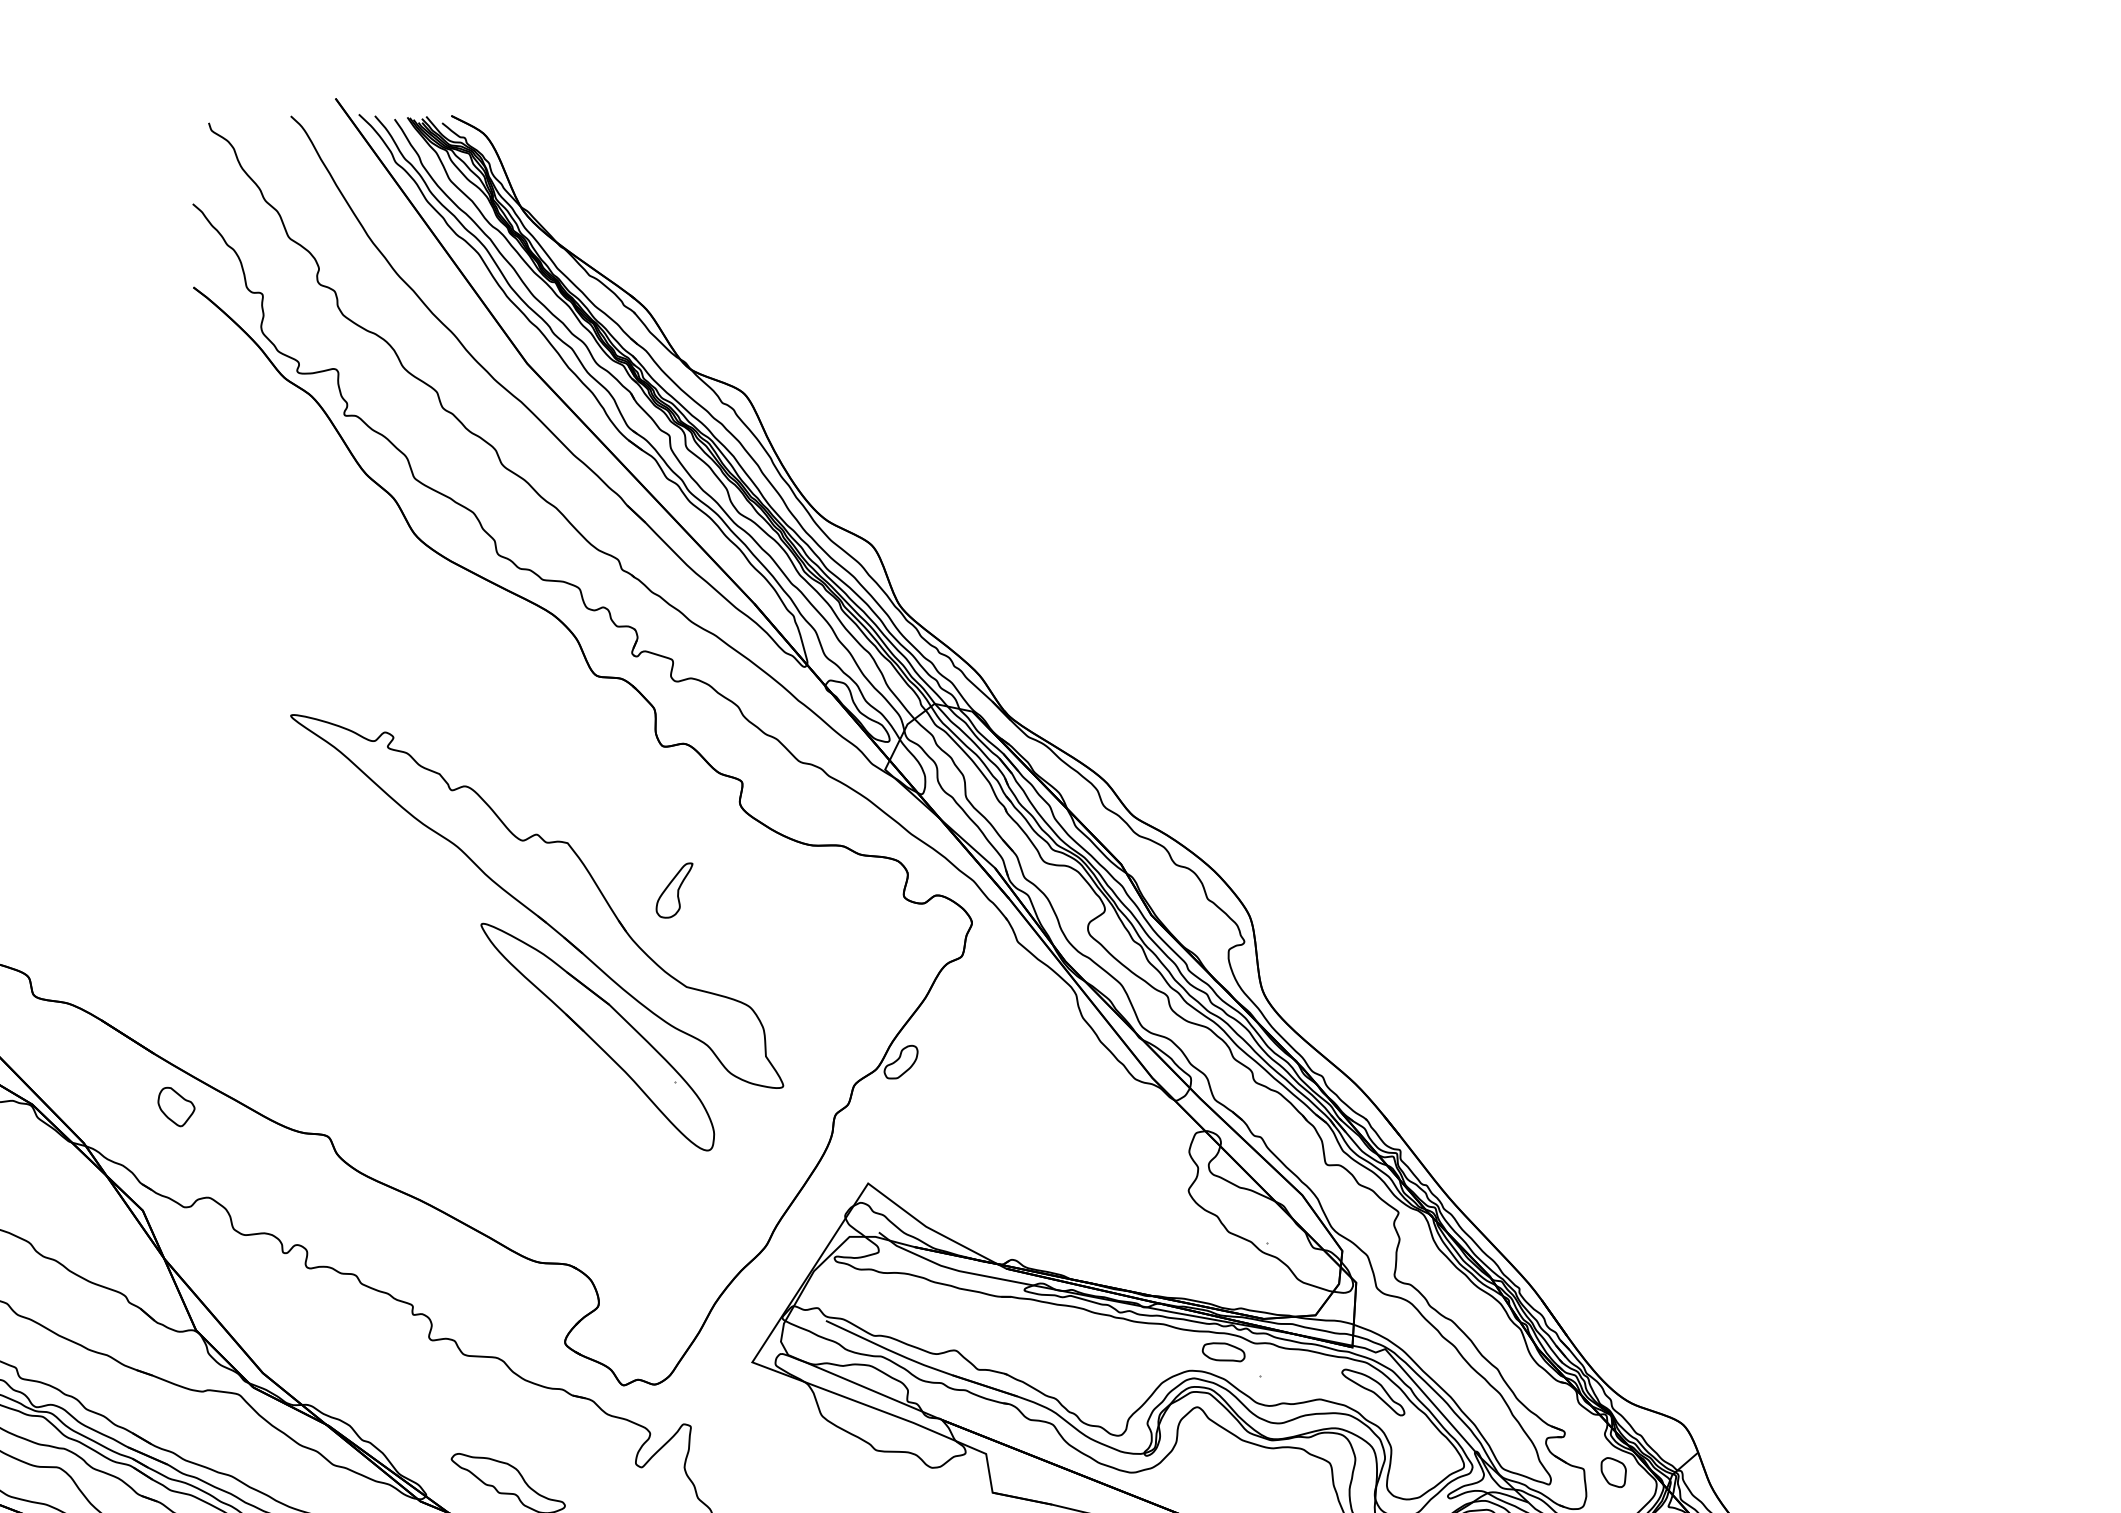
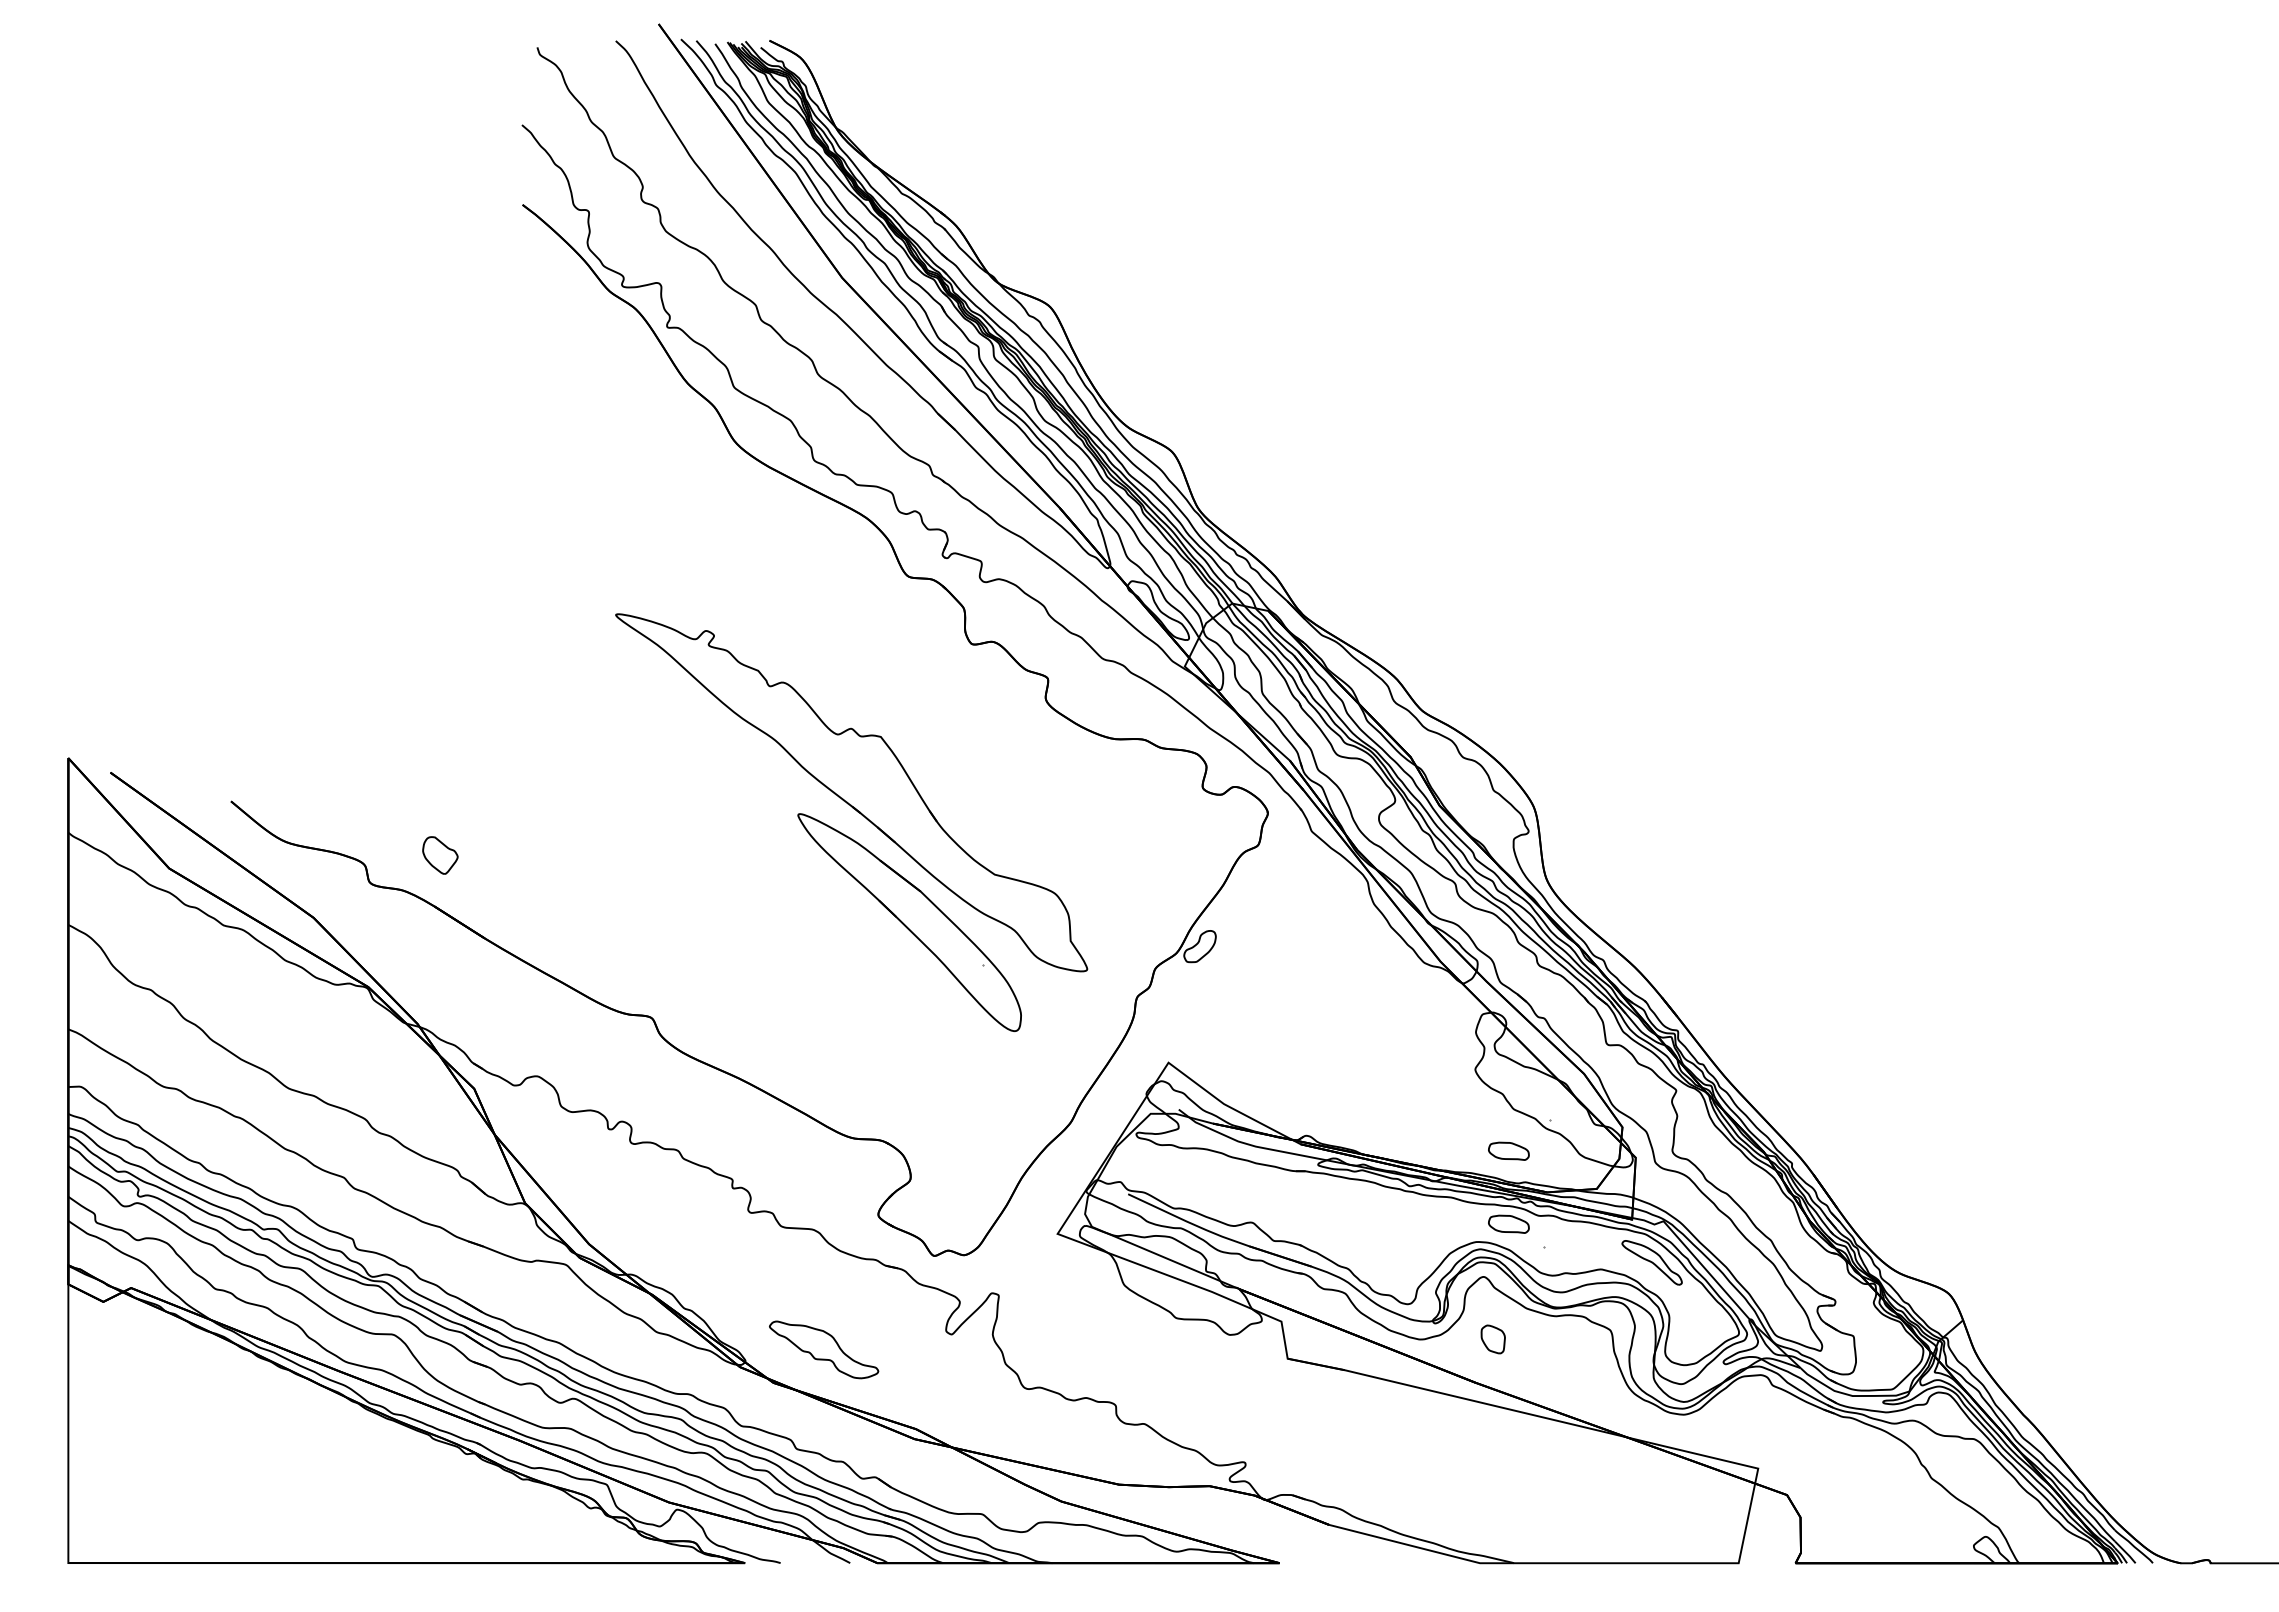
part: (674, 890) -> (983, 782), removed
part: (176, 1107) -> (440, 855), moved
part: (1223, 1275) -> (1508, 1150), added
part: (1612, 1472) -> (1492, 1339), moved

